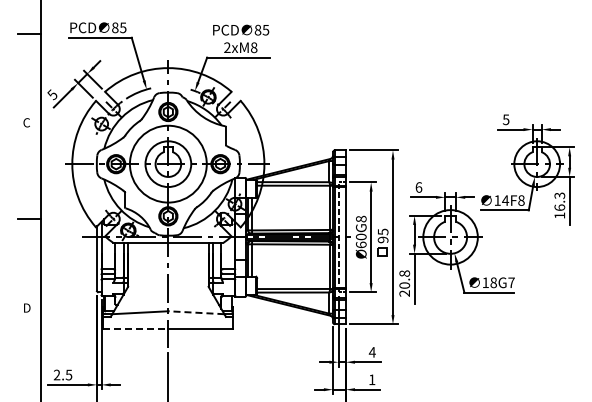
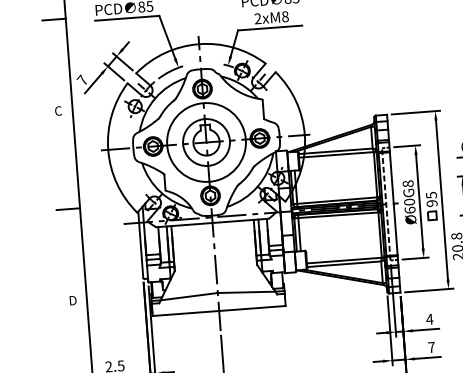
text: (51, 94) -> (81, 80), 5 -> 7
line: (195, 312) -> (245, 292), dashed -> solid
line: (136, 328) -> (186, 313), dashed -> solid
text: (372, 379) -> (431, 347), 1 -> 7

